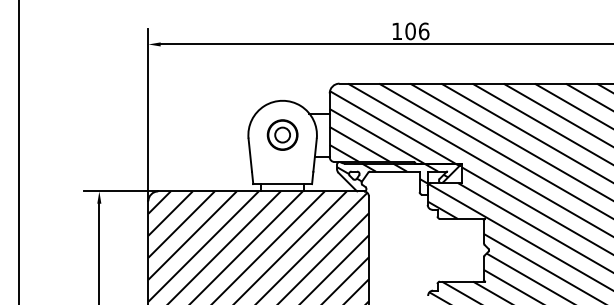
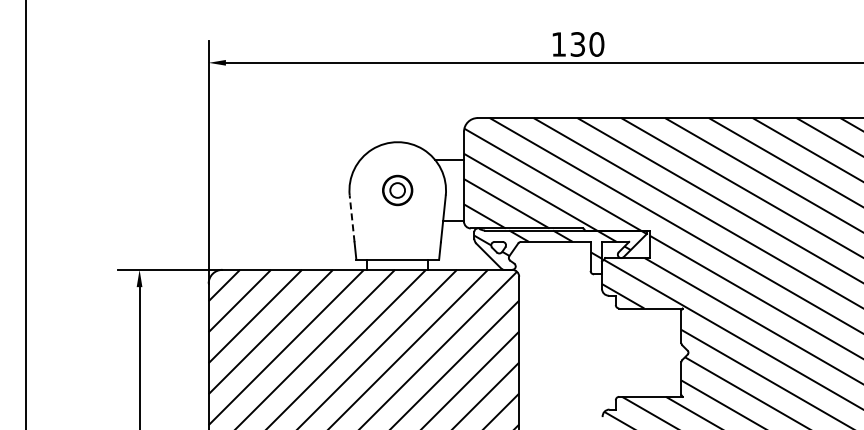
text: (417, 31) -> (587, 44), 106 -> 130
part: (282, 135) -> (397, 190), size x0.7
line: (250, 154) -> (352, 218), solid -> dashed

